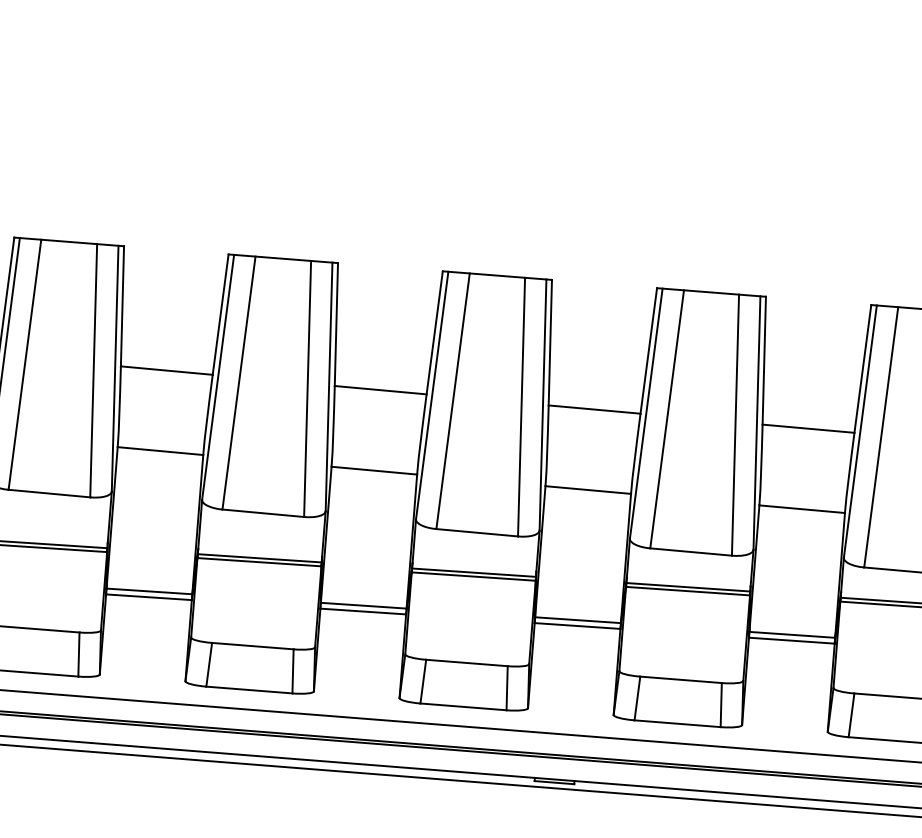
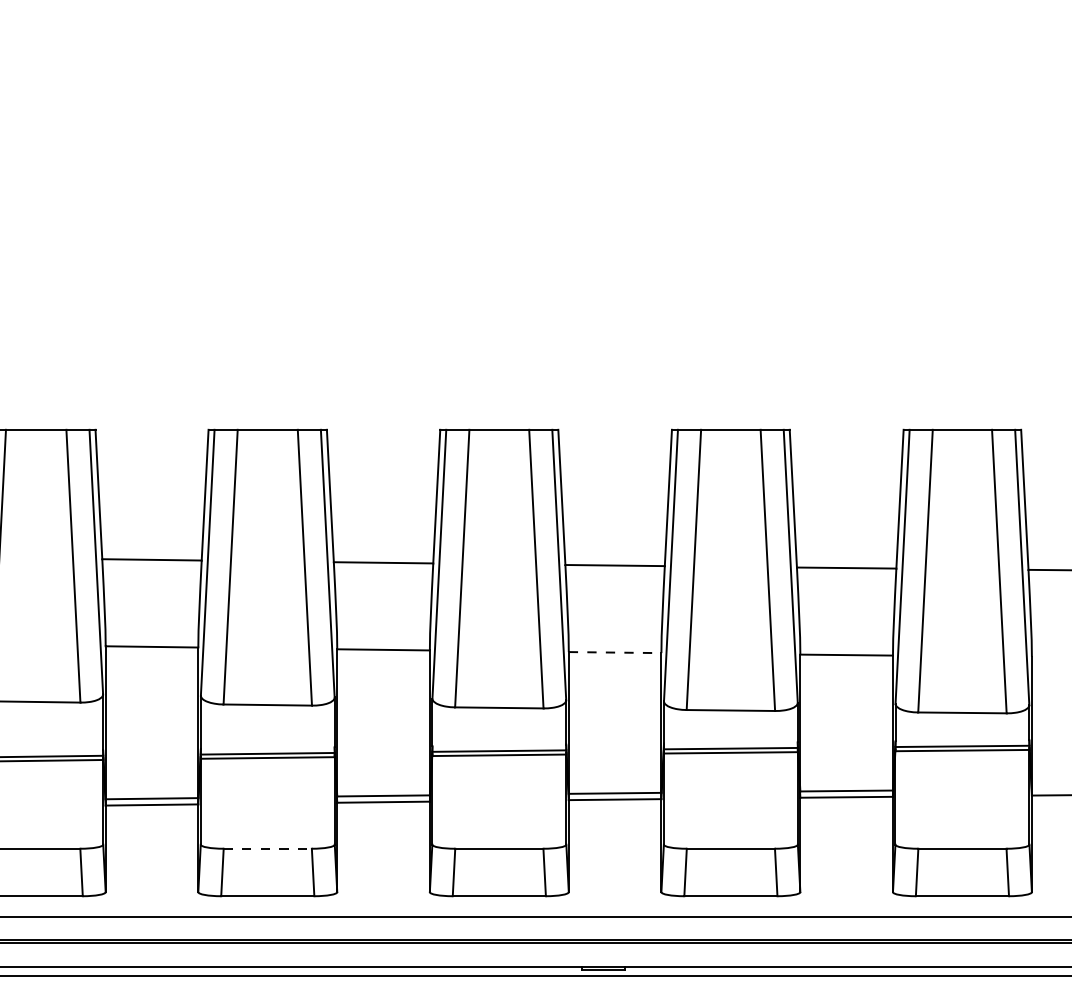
line: (588, 489) -> (615, 652), solid -> dashed
line: (253, 645) -> (268, 848), solid -> dashed

